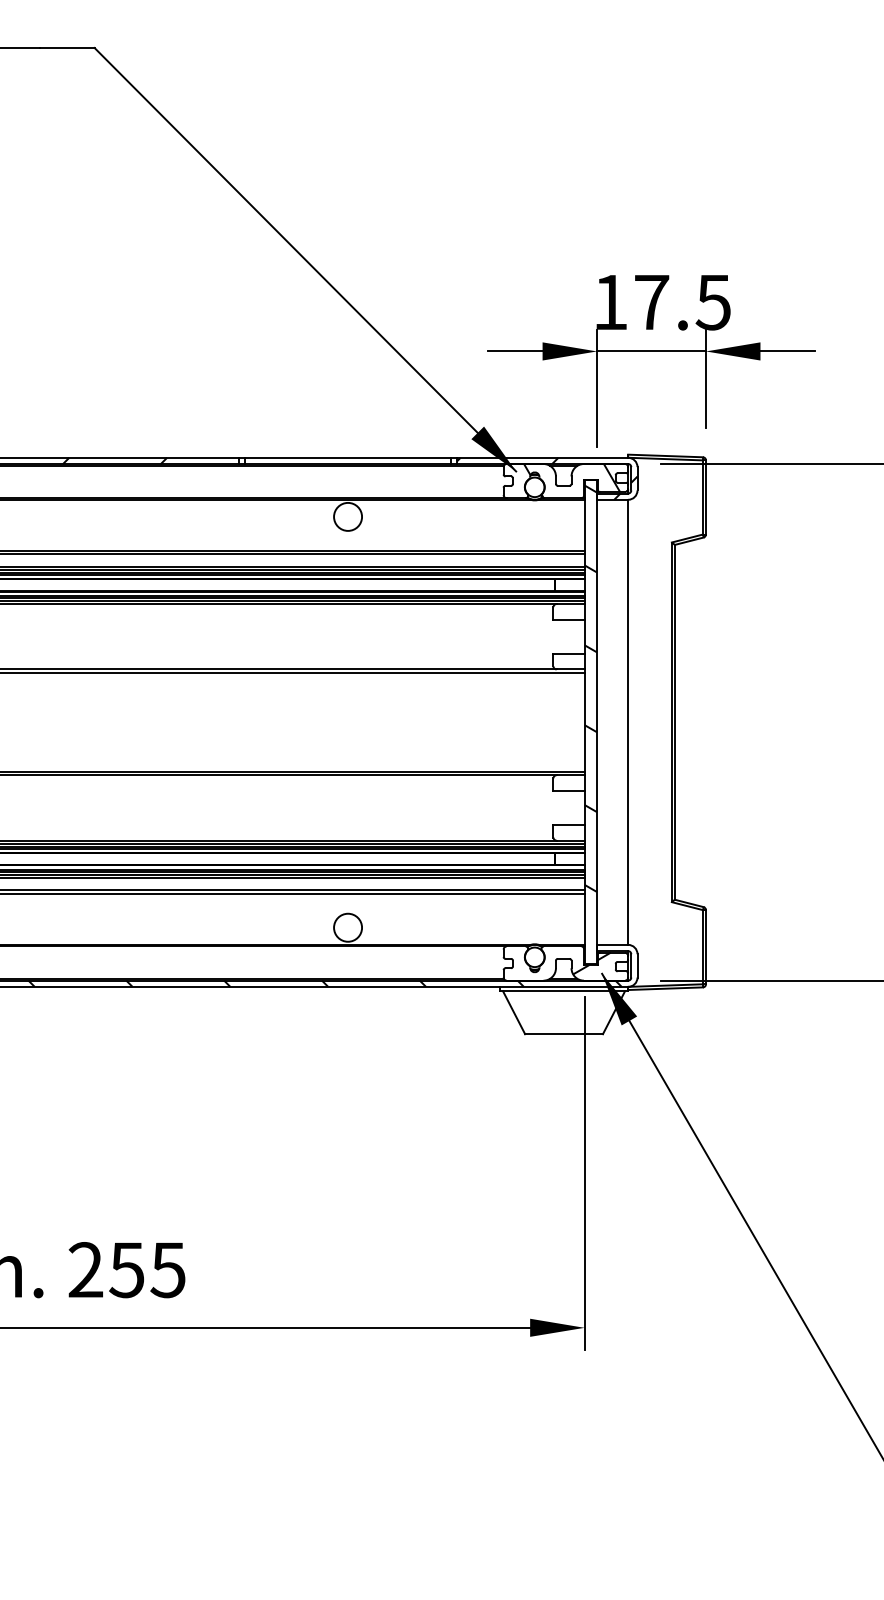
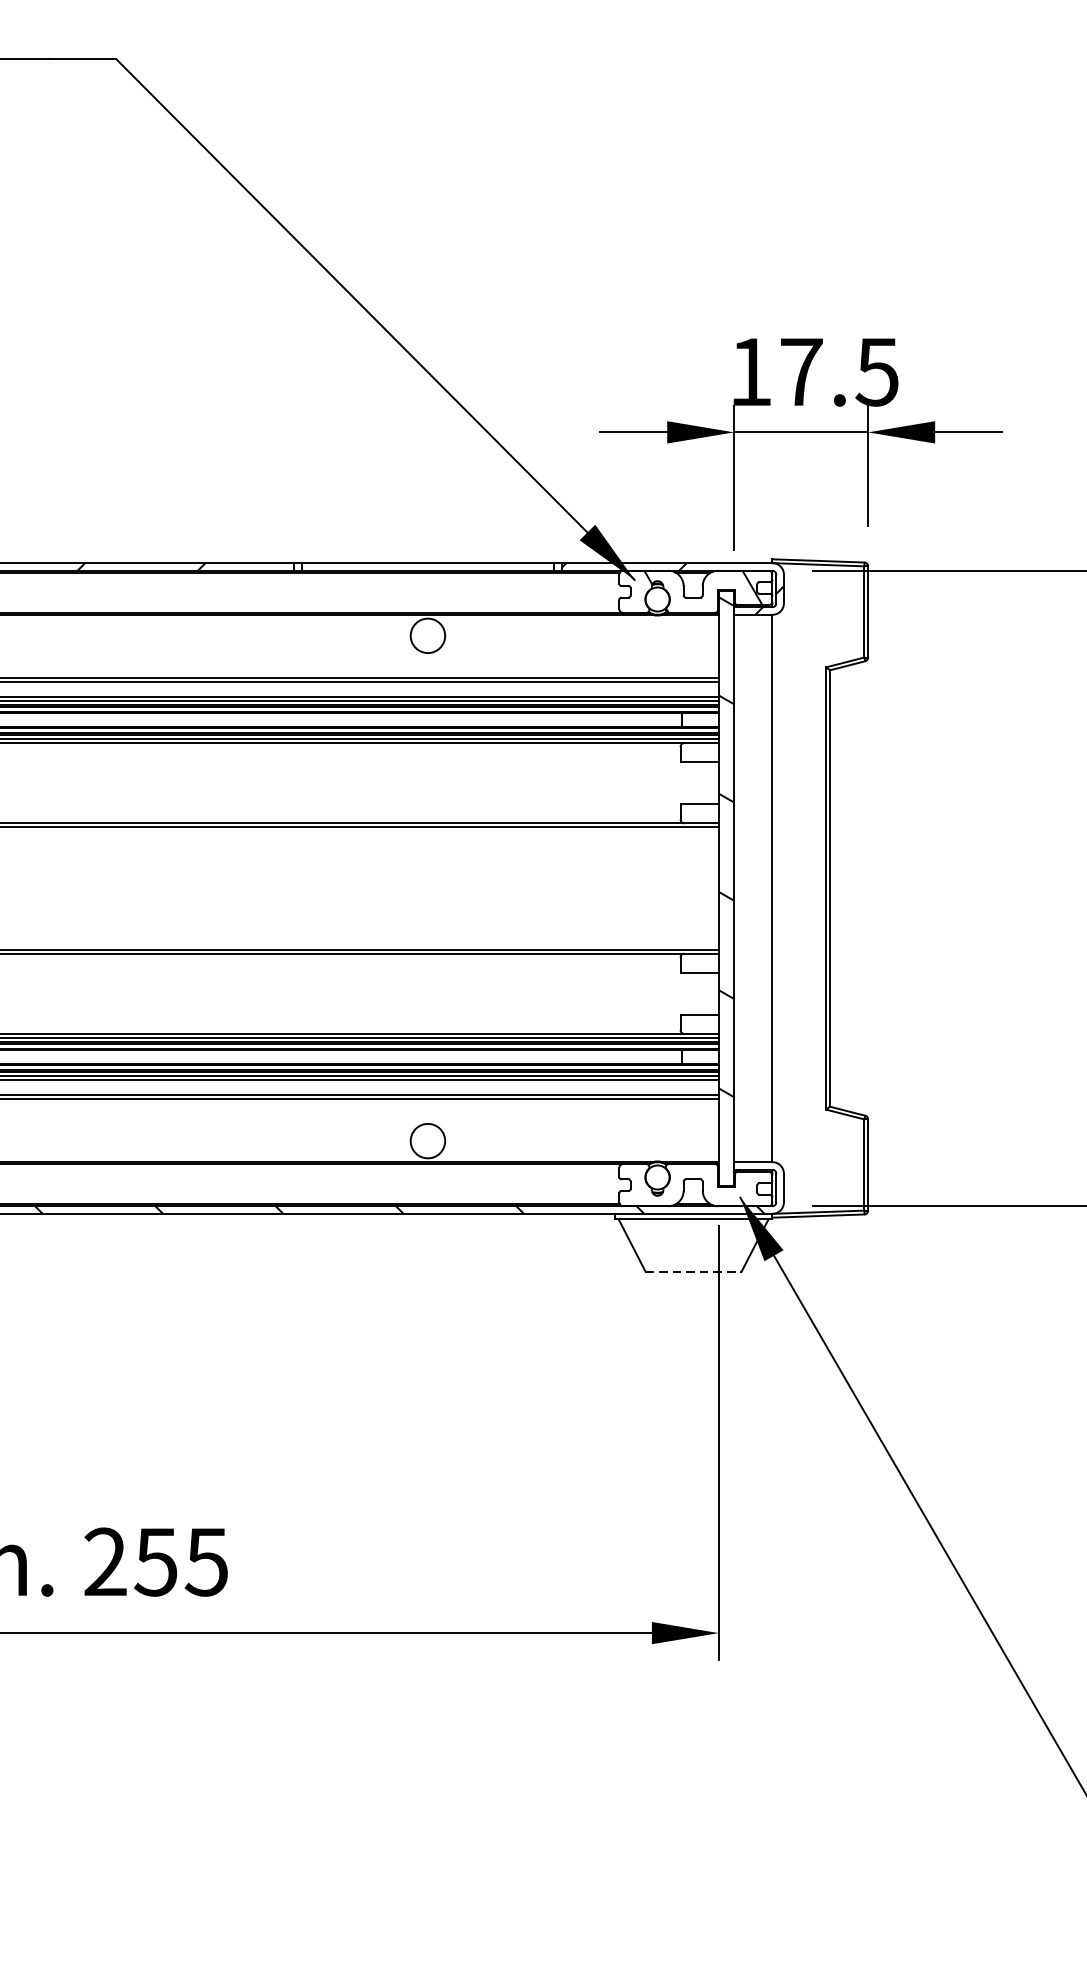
hatch: (591, 963) -> (727, 1185), removed
line: (564, 1034) -> (694, 1272), solid -> dashed

